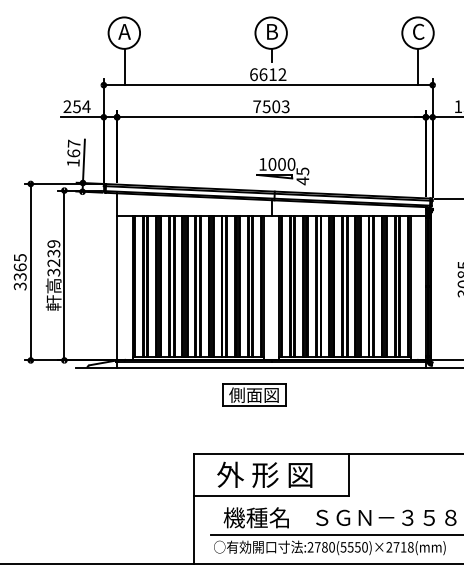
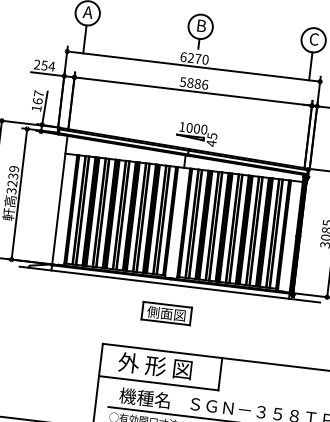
text: (272, 74) -> (197, 58), 6612 -> 6270
text: (271, 106) -> (194, 83), 7503 -> 5886
part: (254, 394) -> (166, 313), moved

